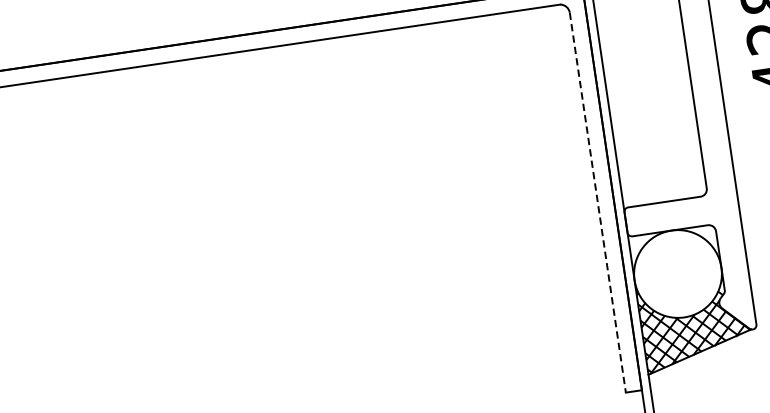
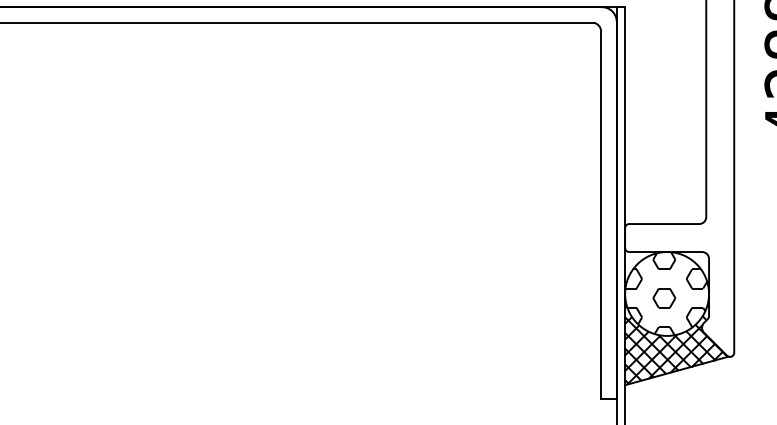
line: (598, 202) -> (601, 215), dashed -> solid
hatch: (677, 273) -> (666, 293), added

